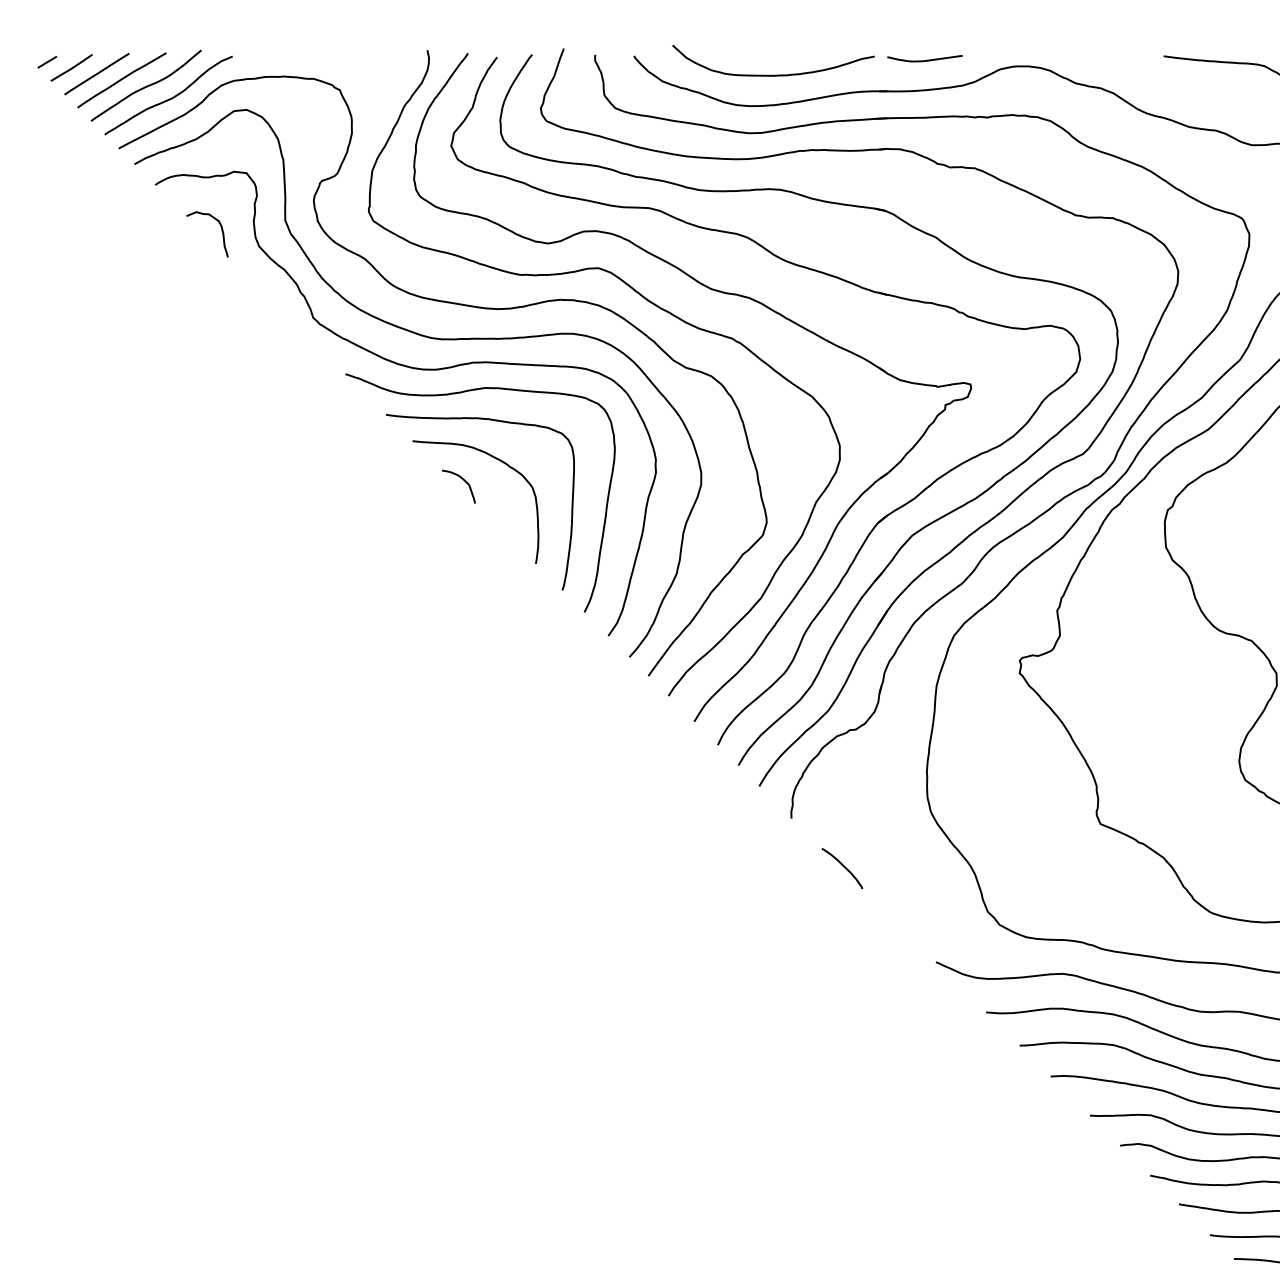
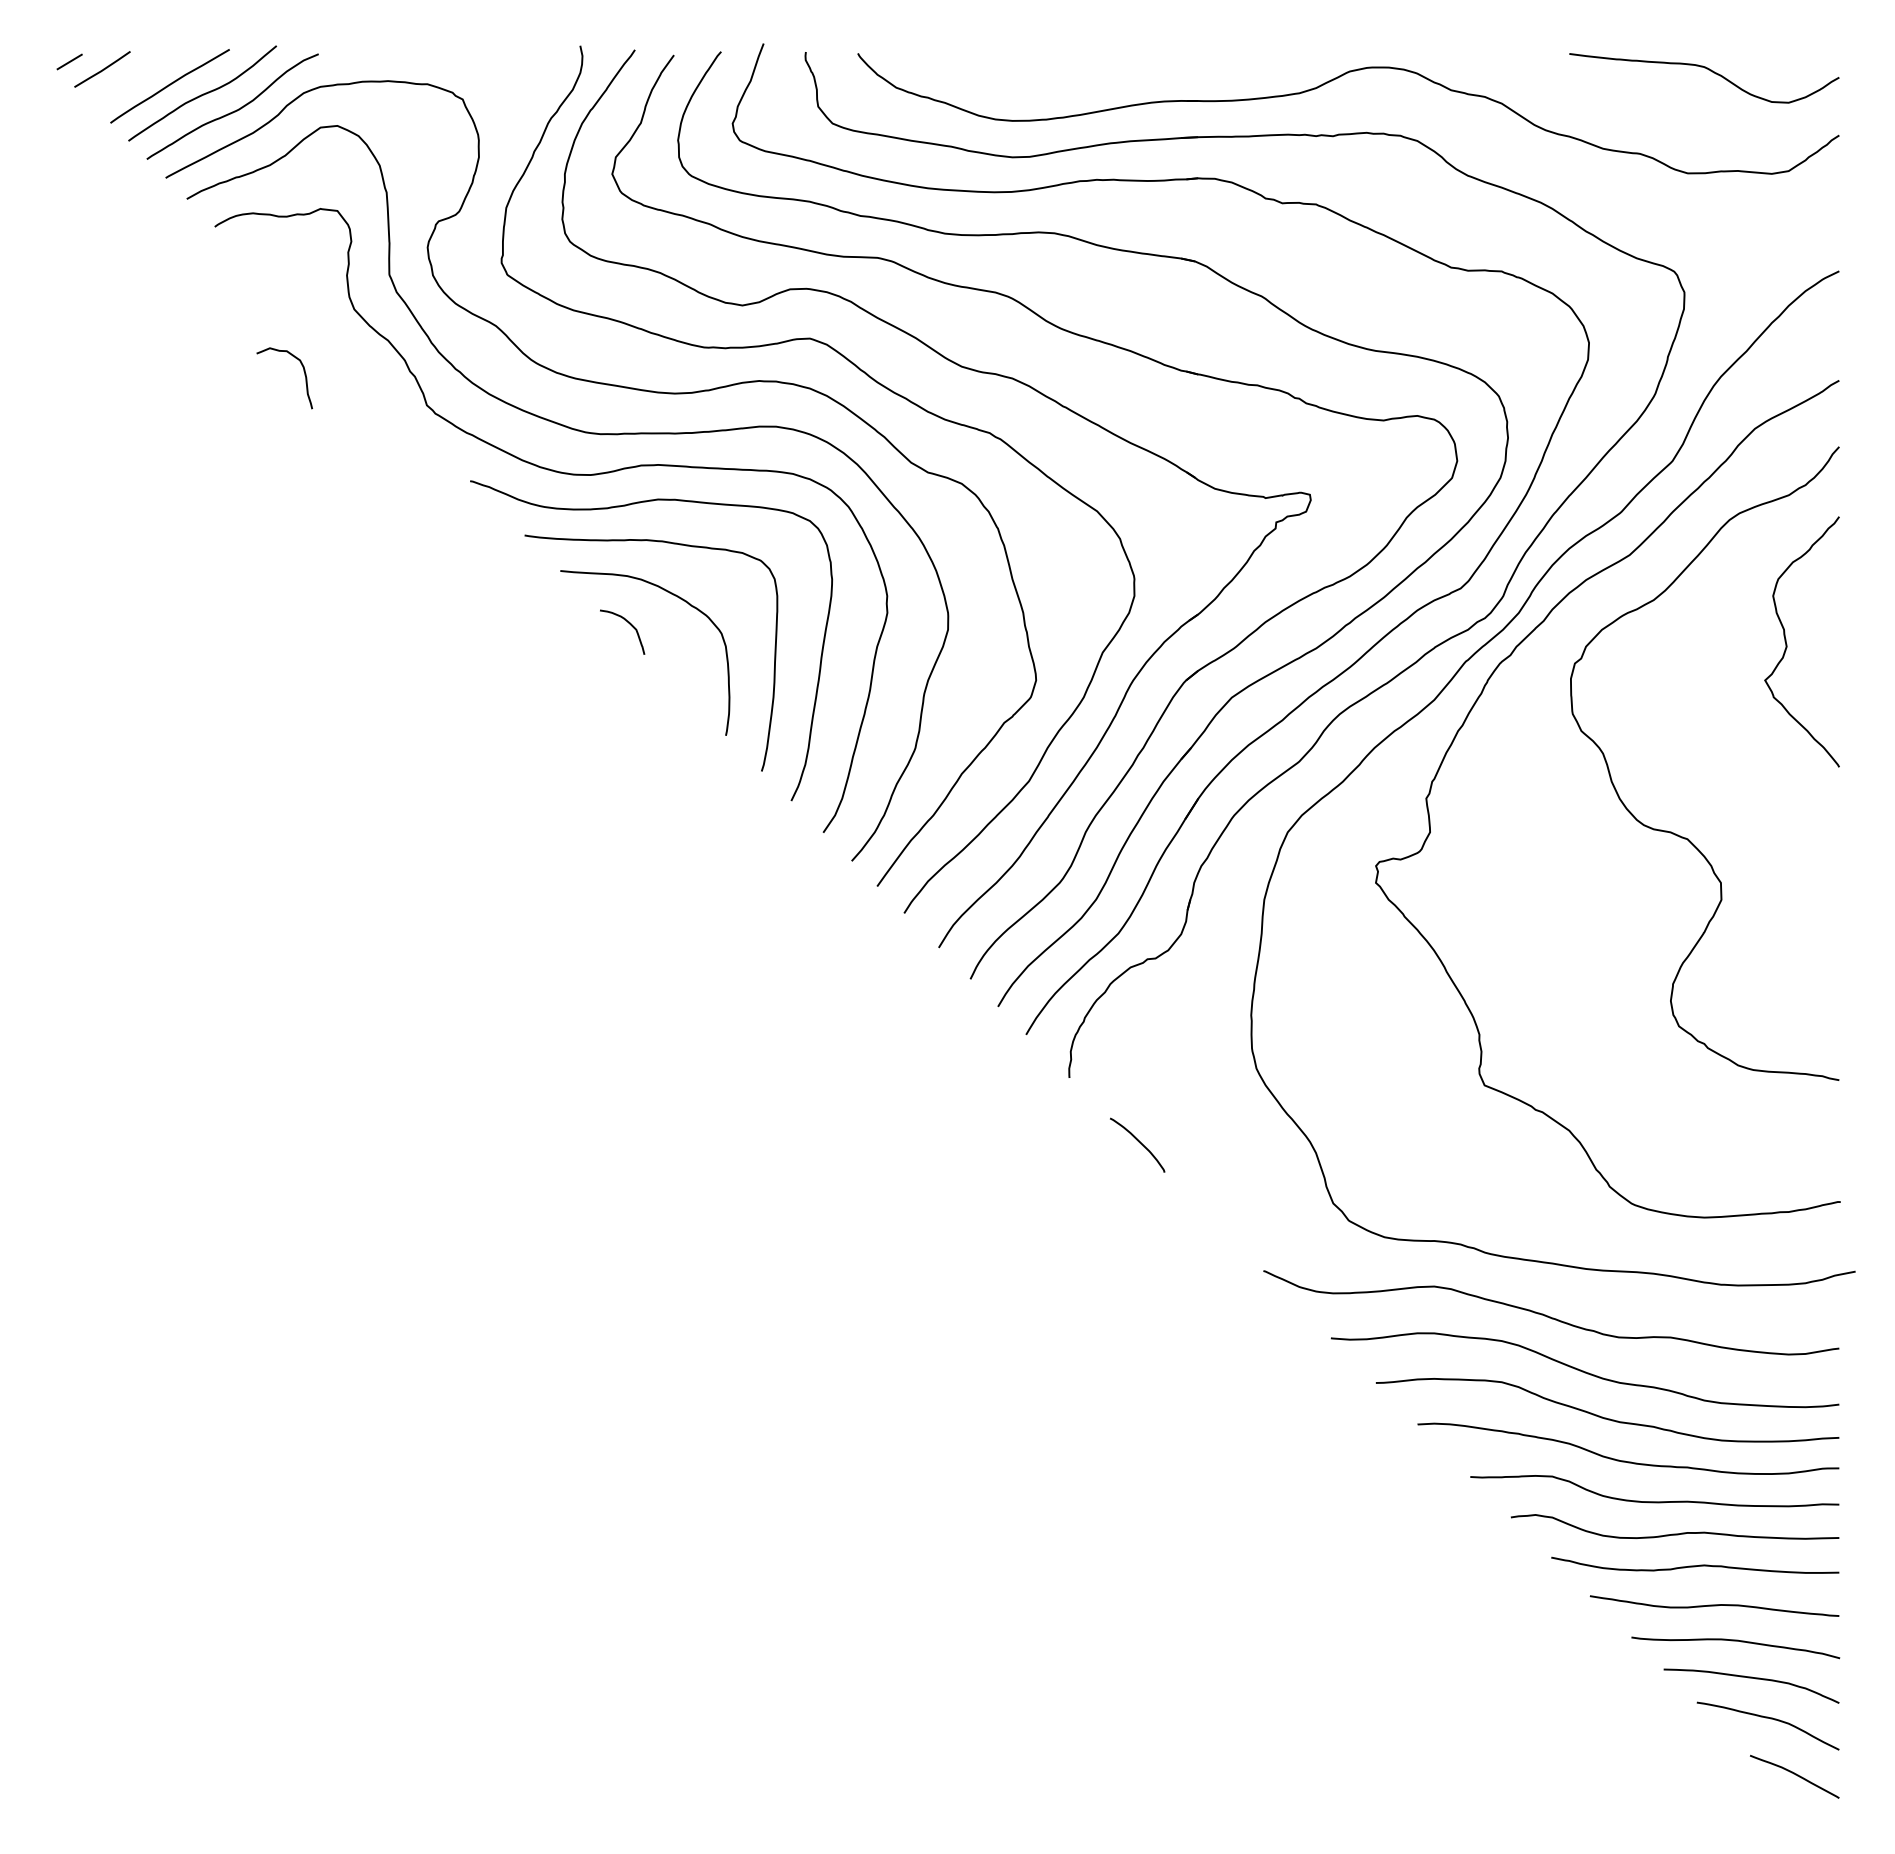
curve: (924, 60) -> (1248, 59), removed
line: (96, 73) -> (135, 77), removed
curve: (778, 74) -> (1051, 78), removed
curve: (222, 232) -> (304, 375), moved

